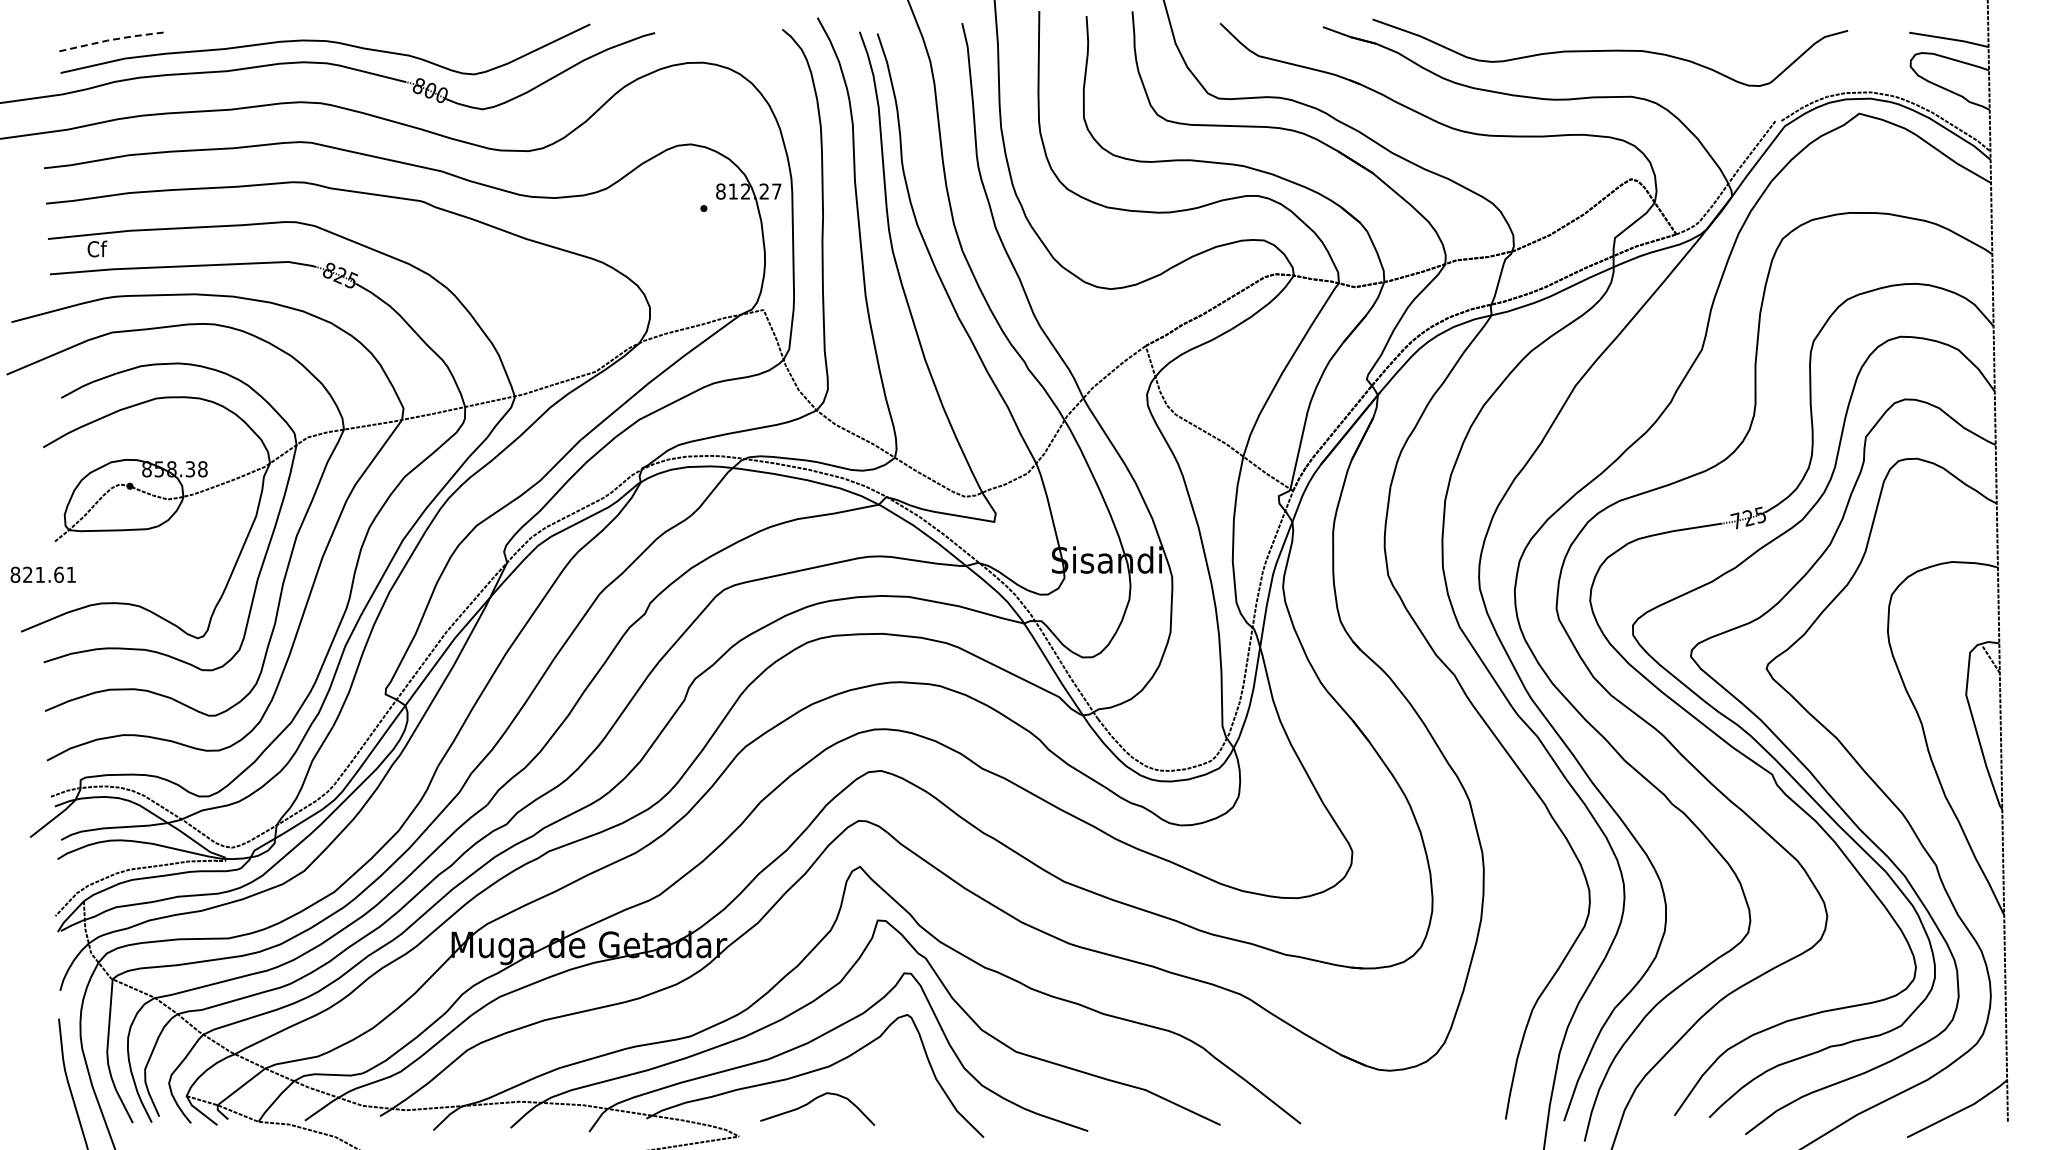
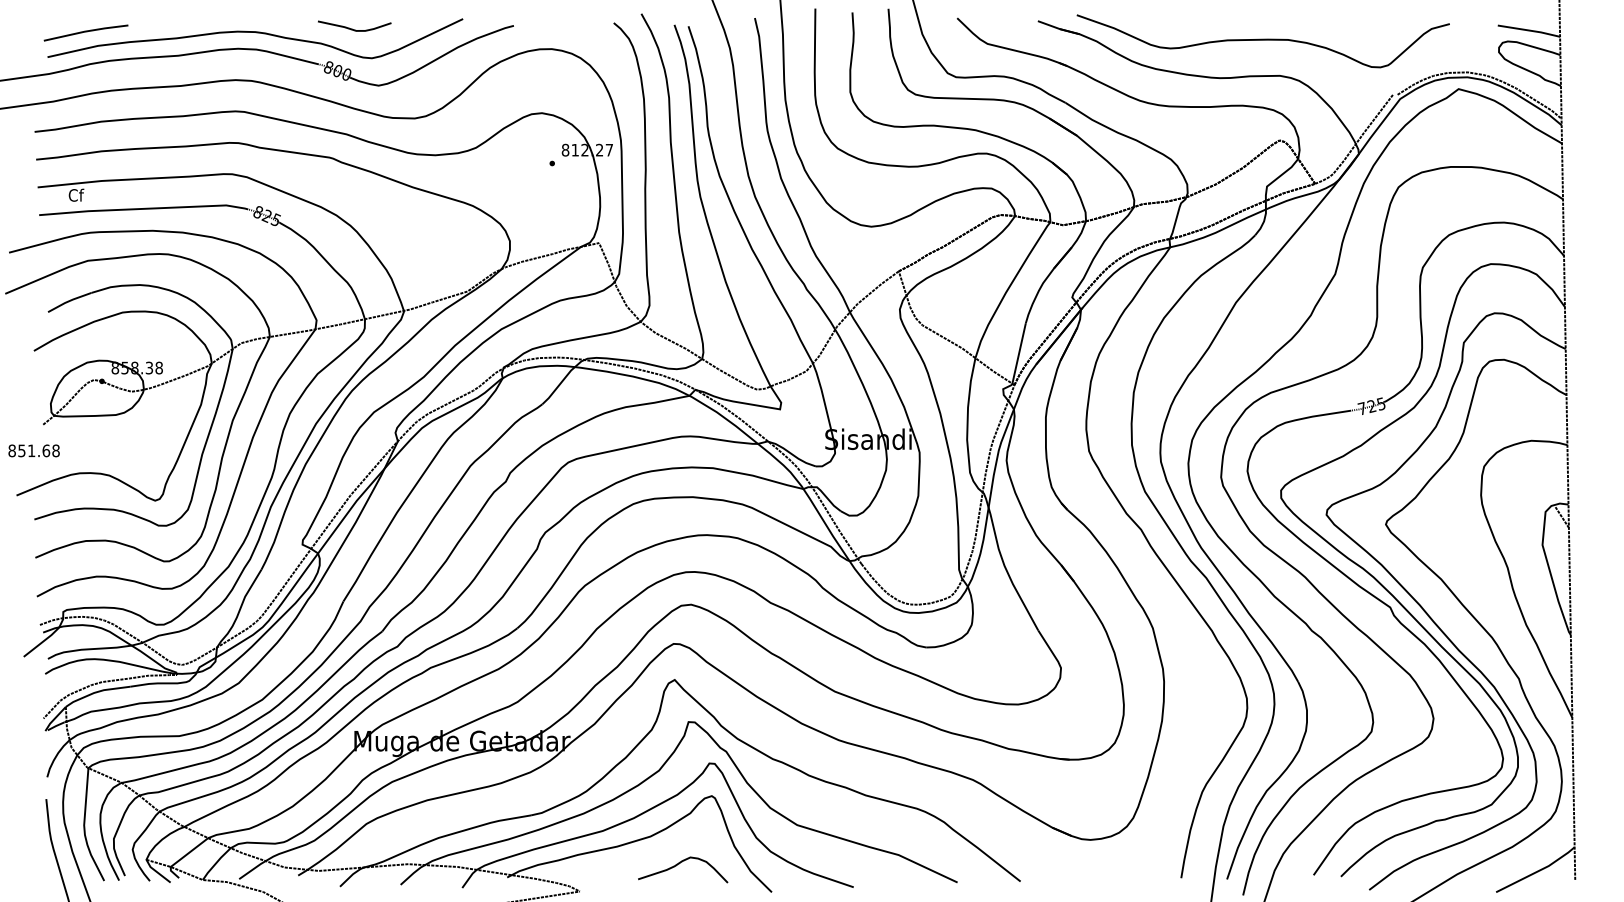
curve: (451, 37) -> (354, 29), added
line: (109, 40) -> (85, 31), dashed -> solid
text: (49, 574) -> (38, 450), 821.61 -> 851.68
curve: (813, 1101) -> (679, 864), moved

